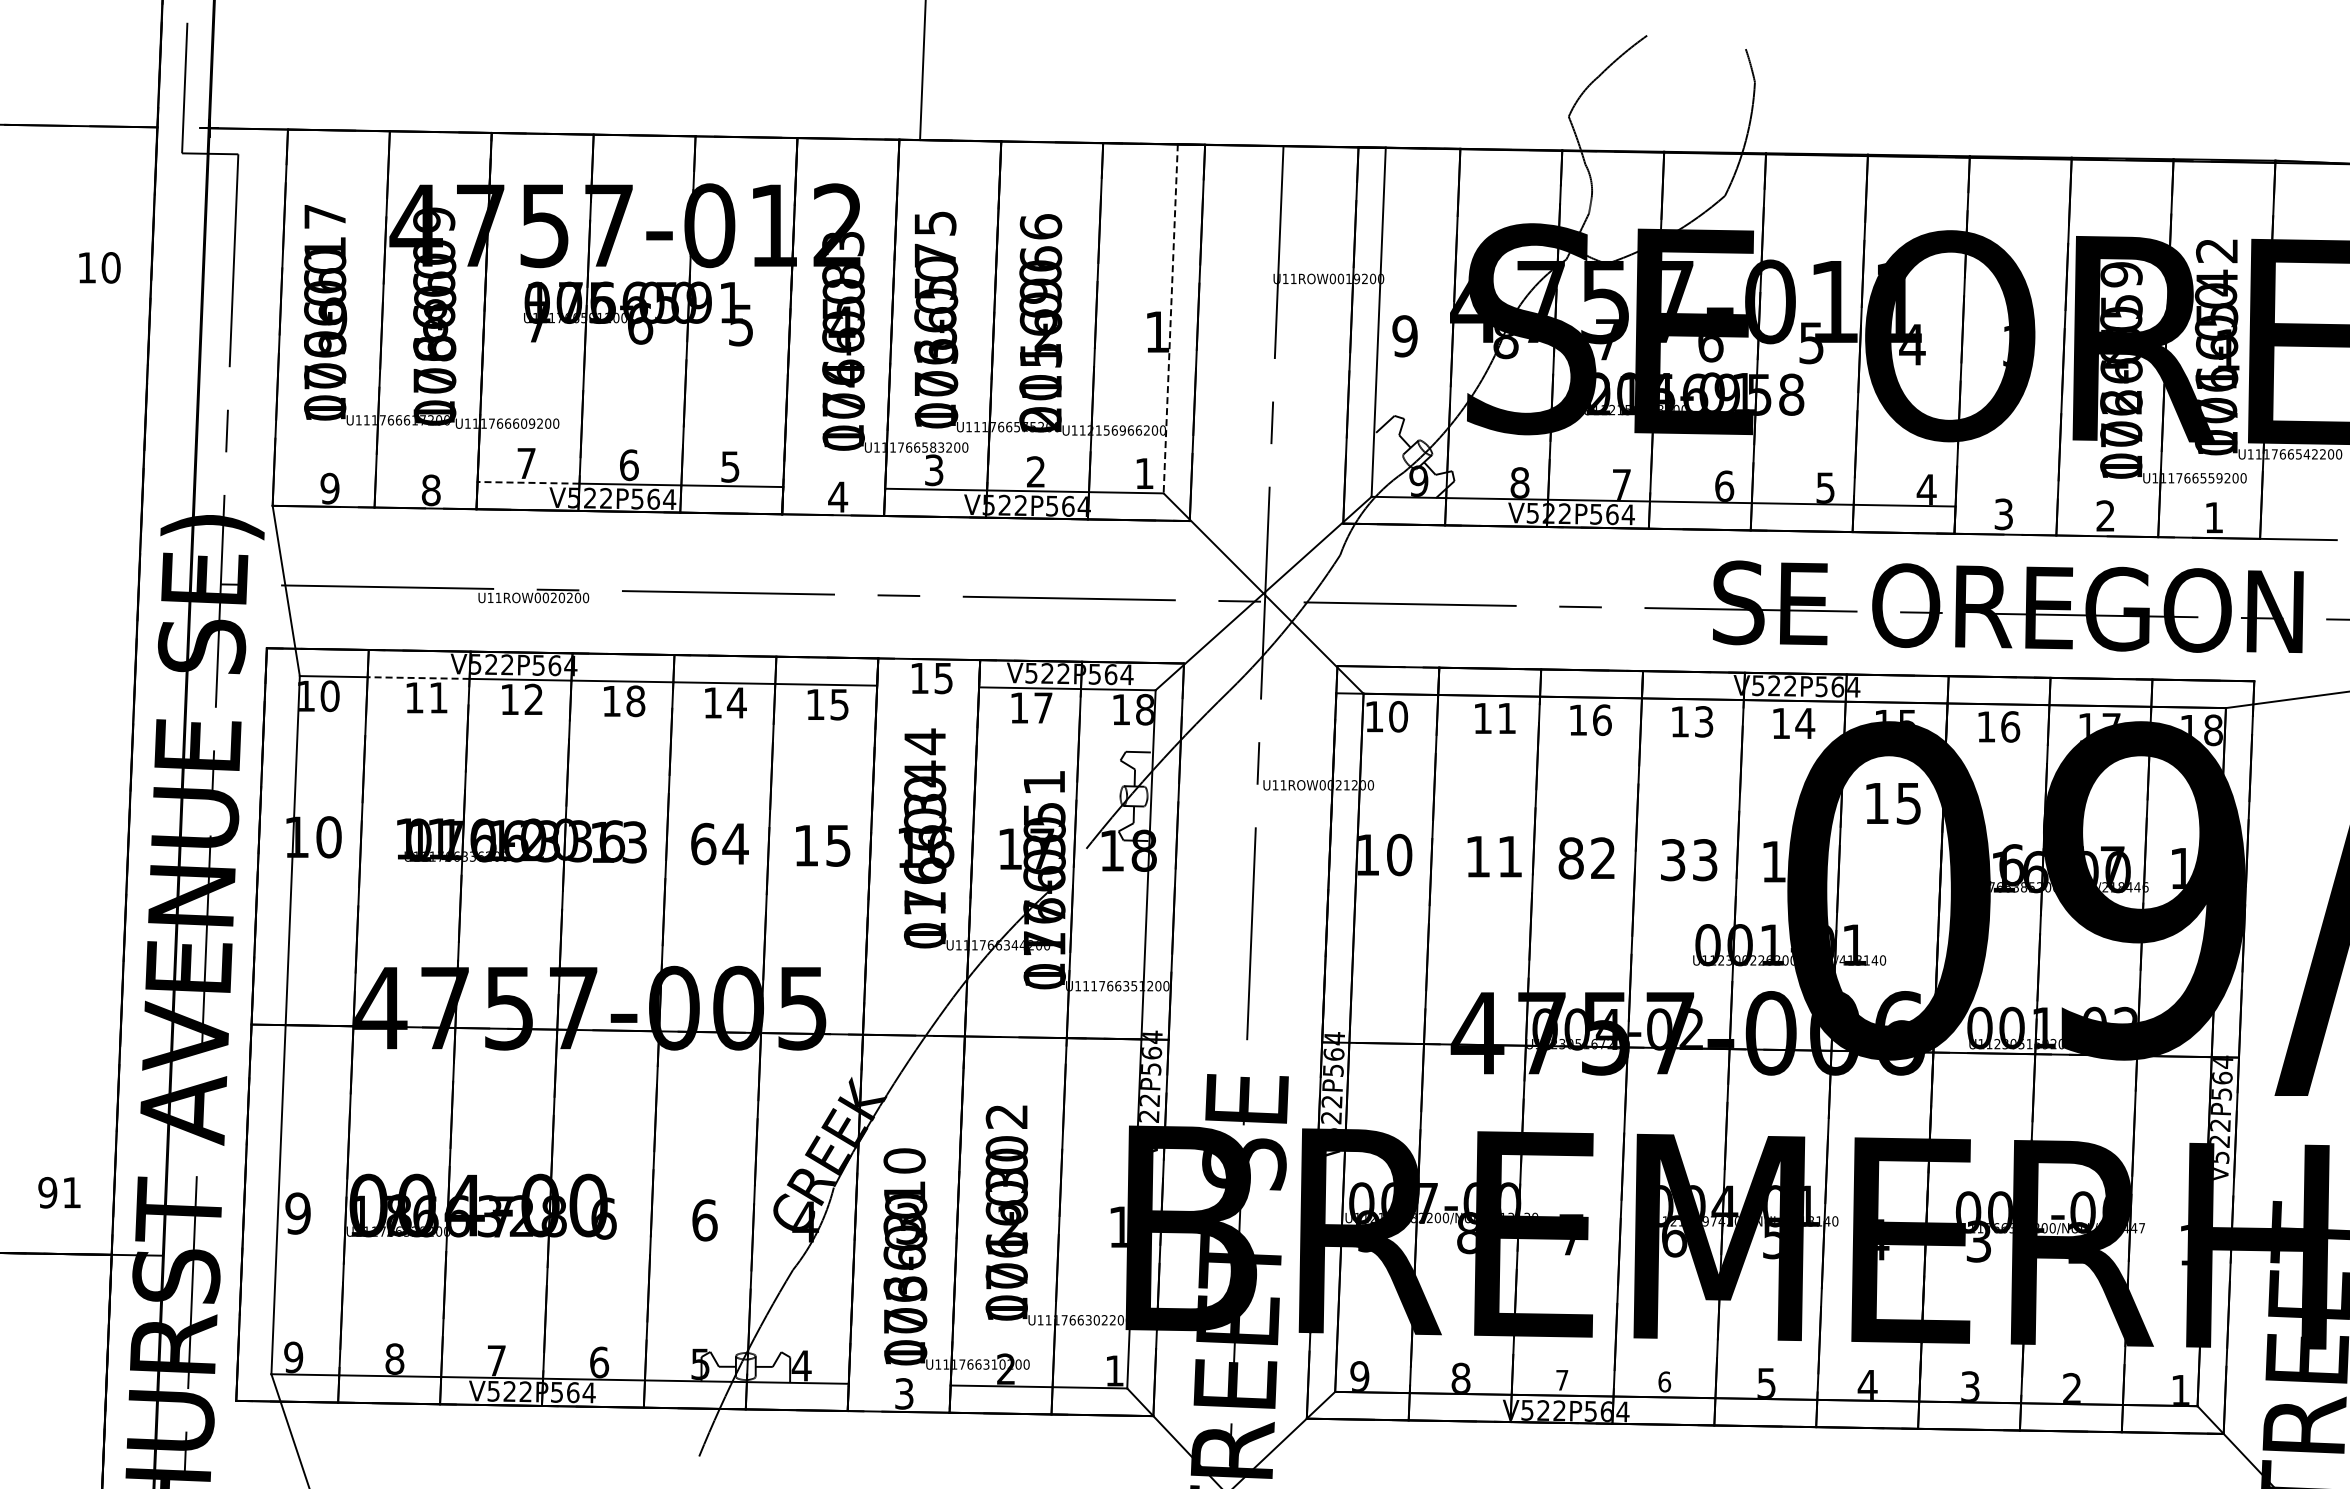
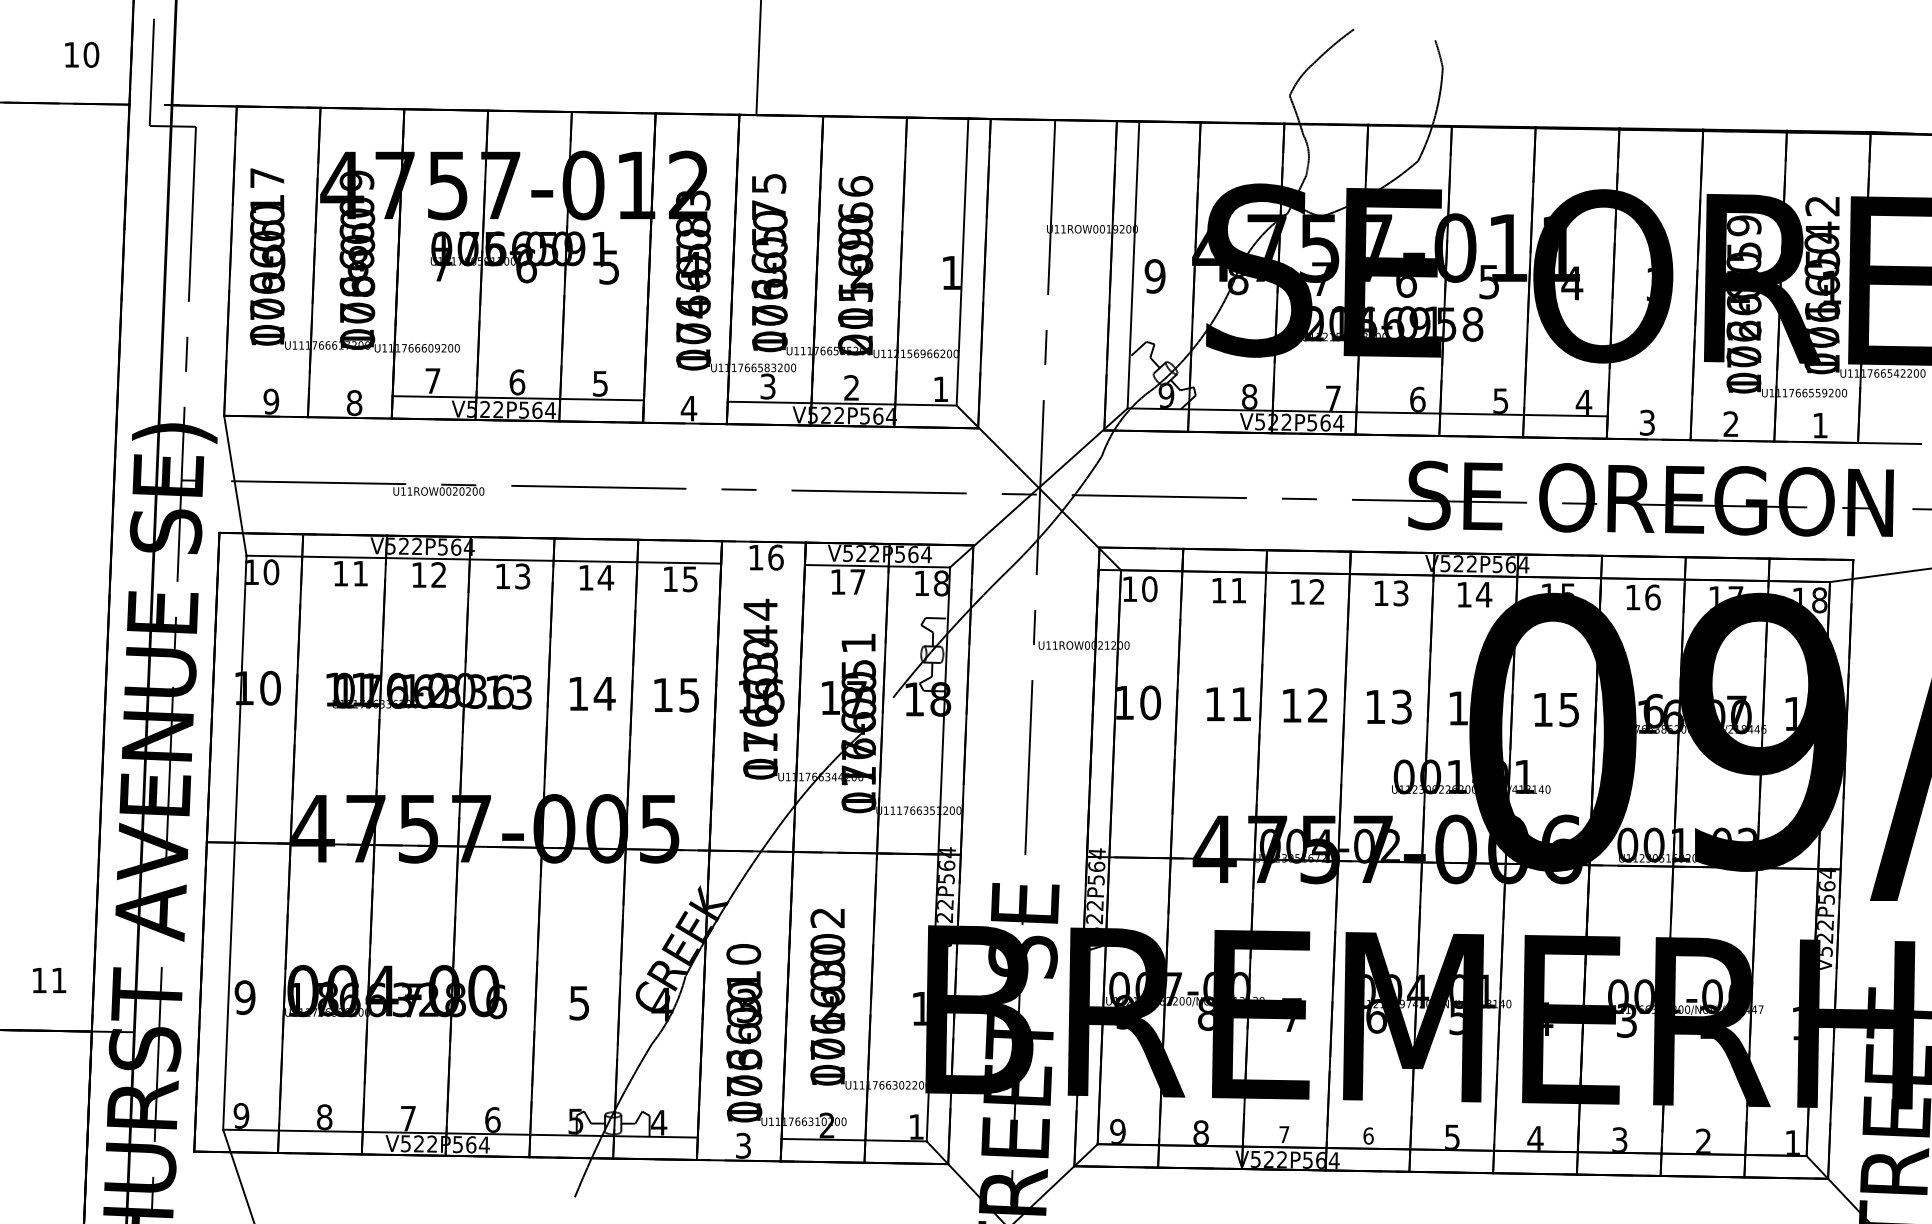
text: (99, 267) -> (81, 54), moved
line: (1170, 318) -> (962, 261), dashed -> solid
line: (528, 482) -> (434, 396), dashed -> solid
line: (418, 678) -> (344, 557), dashed -> solid
text: (943, 678) -> (775, 557), 15 -> 16
text: (635, 701) -> (522, 576), 18 -> 13
text: (1602, 720) -> (1317, 592), 16 -> 12
text: (1893, 803) -> (1556, 709), moved
text: (703, 843) -> (578, 693), 64 -> 14
text: (1570, 858) -> (1291, 705), 82 -> 12
text: (1673, 860) -> (1375, 707), 33 -> 13
text: (47, 1192) -> (39, 980), 91 -> 11
text: (704, 1220) -> (579, 1003), 6 -> 5

